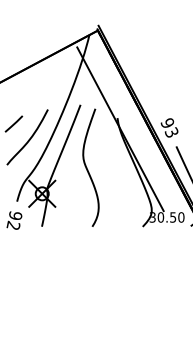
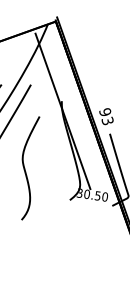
curve: (88, 169) -> (25, 169), moved

